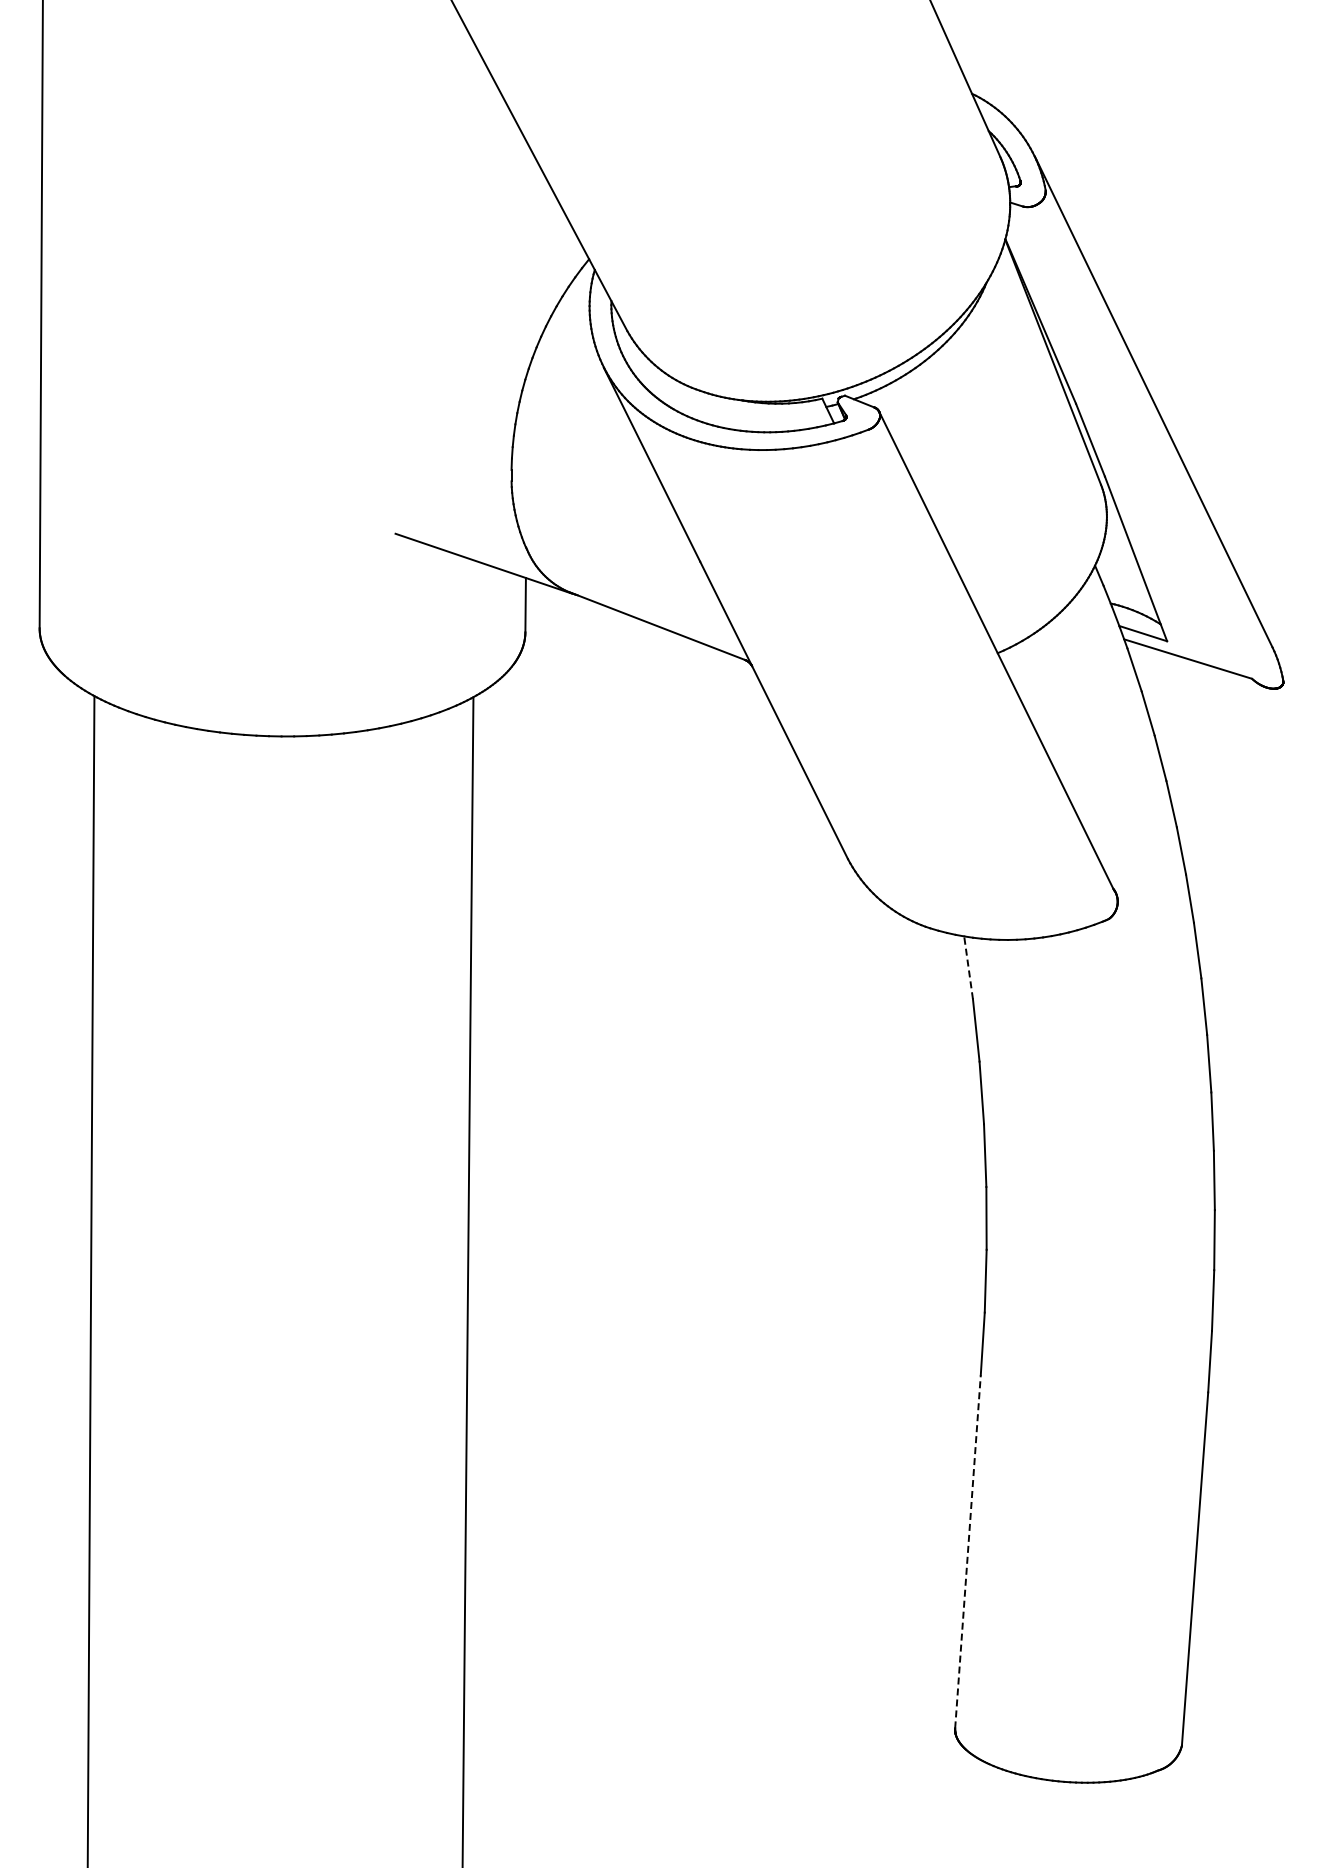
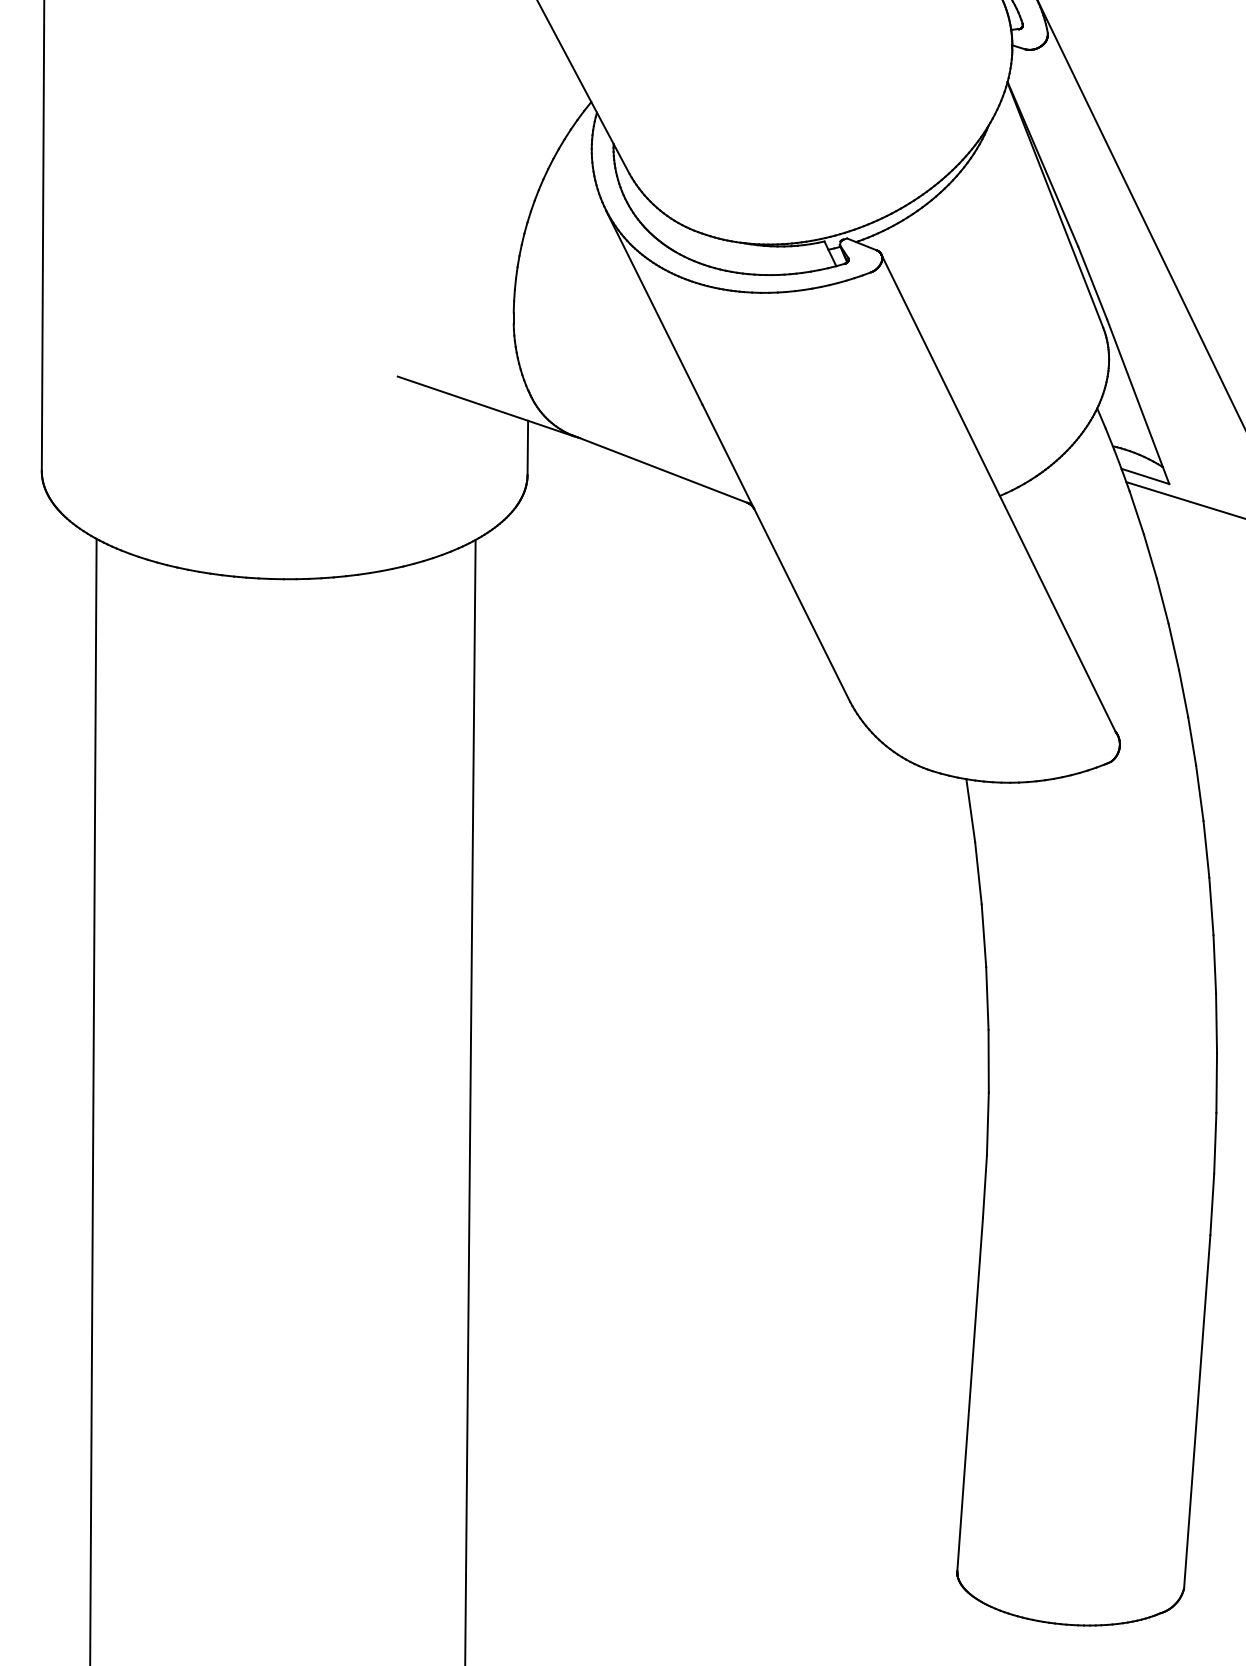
line: (968, 967) -> (970, 810), dashed -> solid
line: (968, 1551) -> (970, 1394), dashed -> solid

